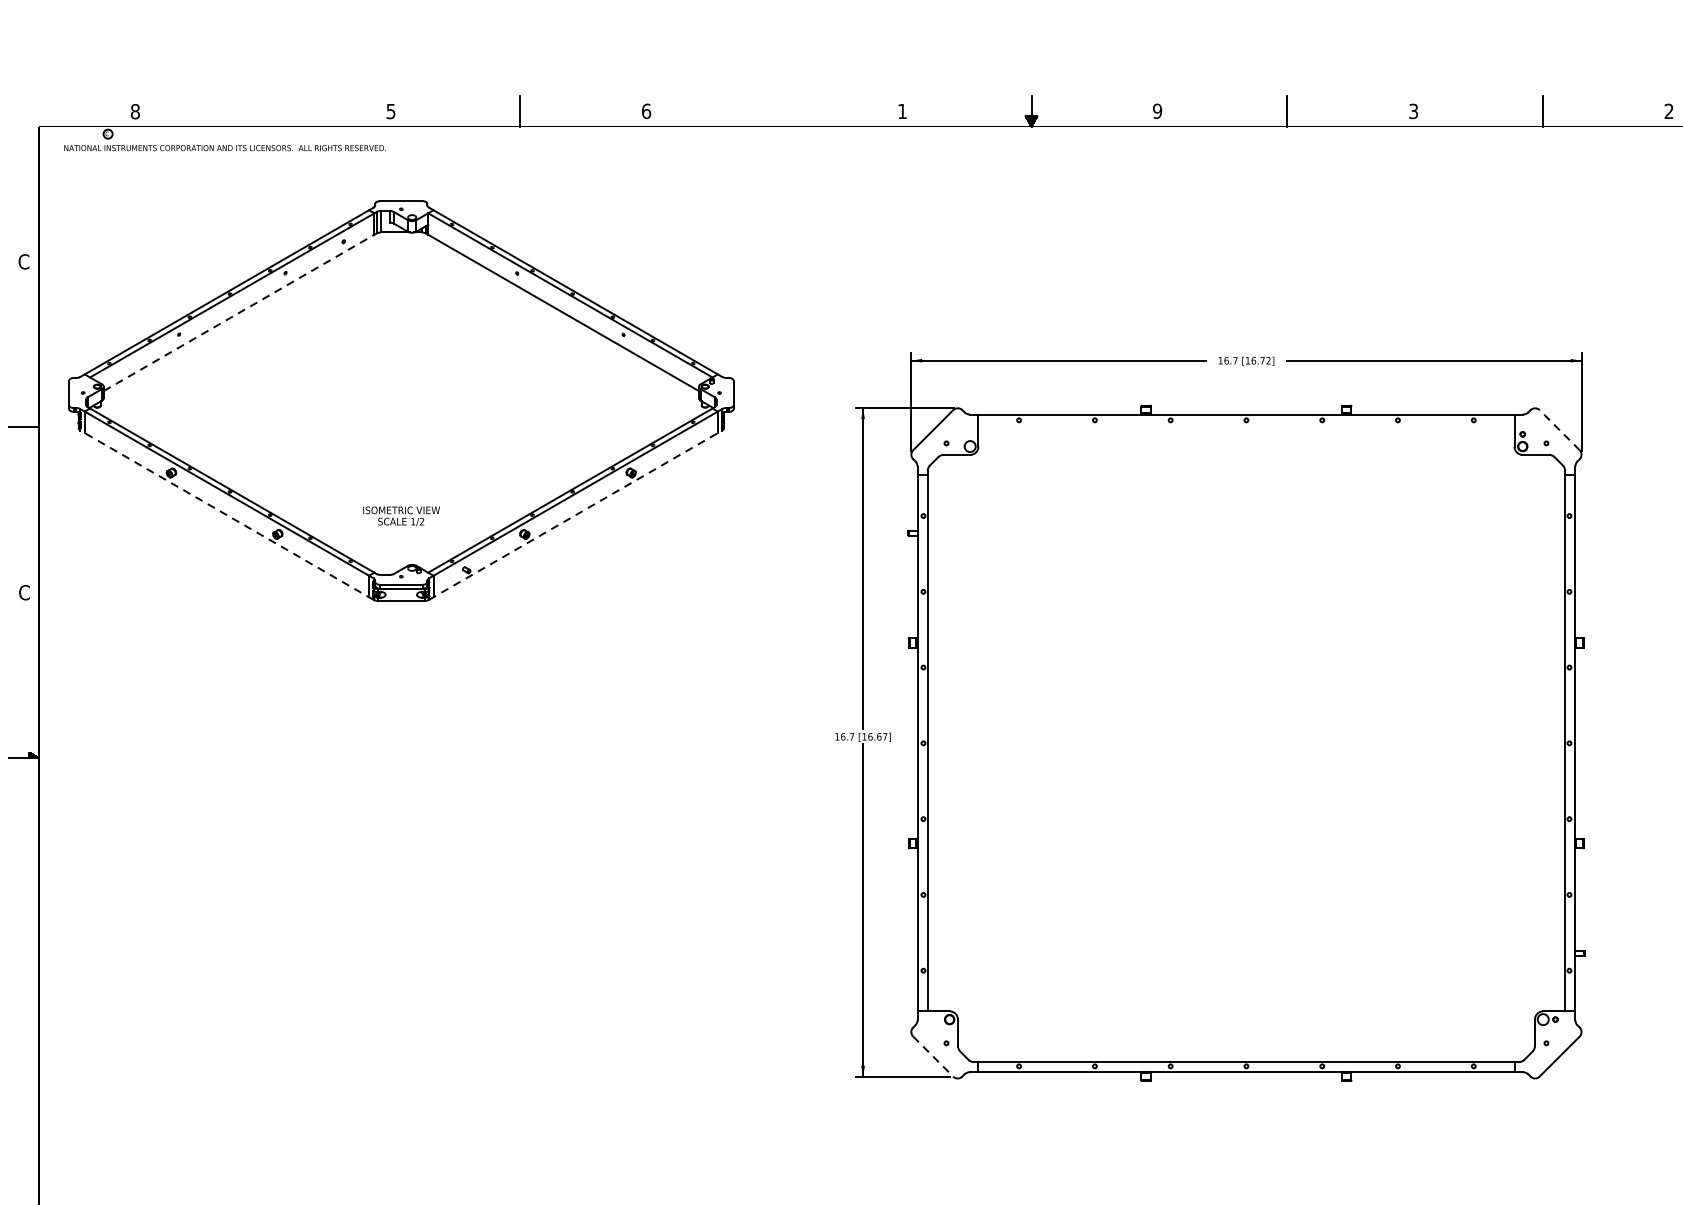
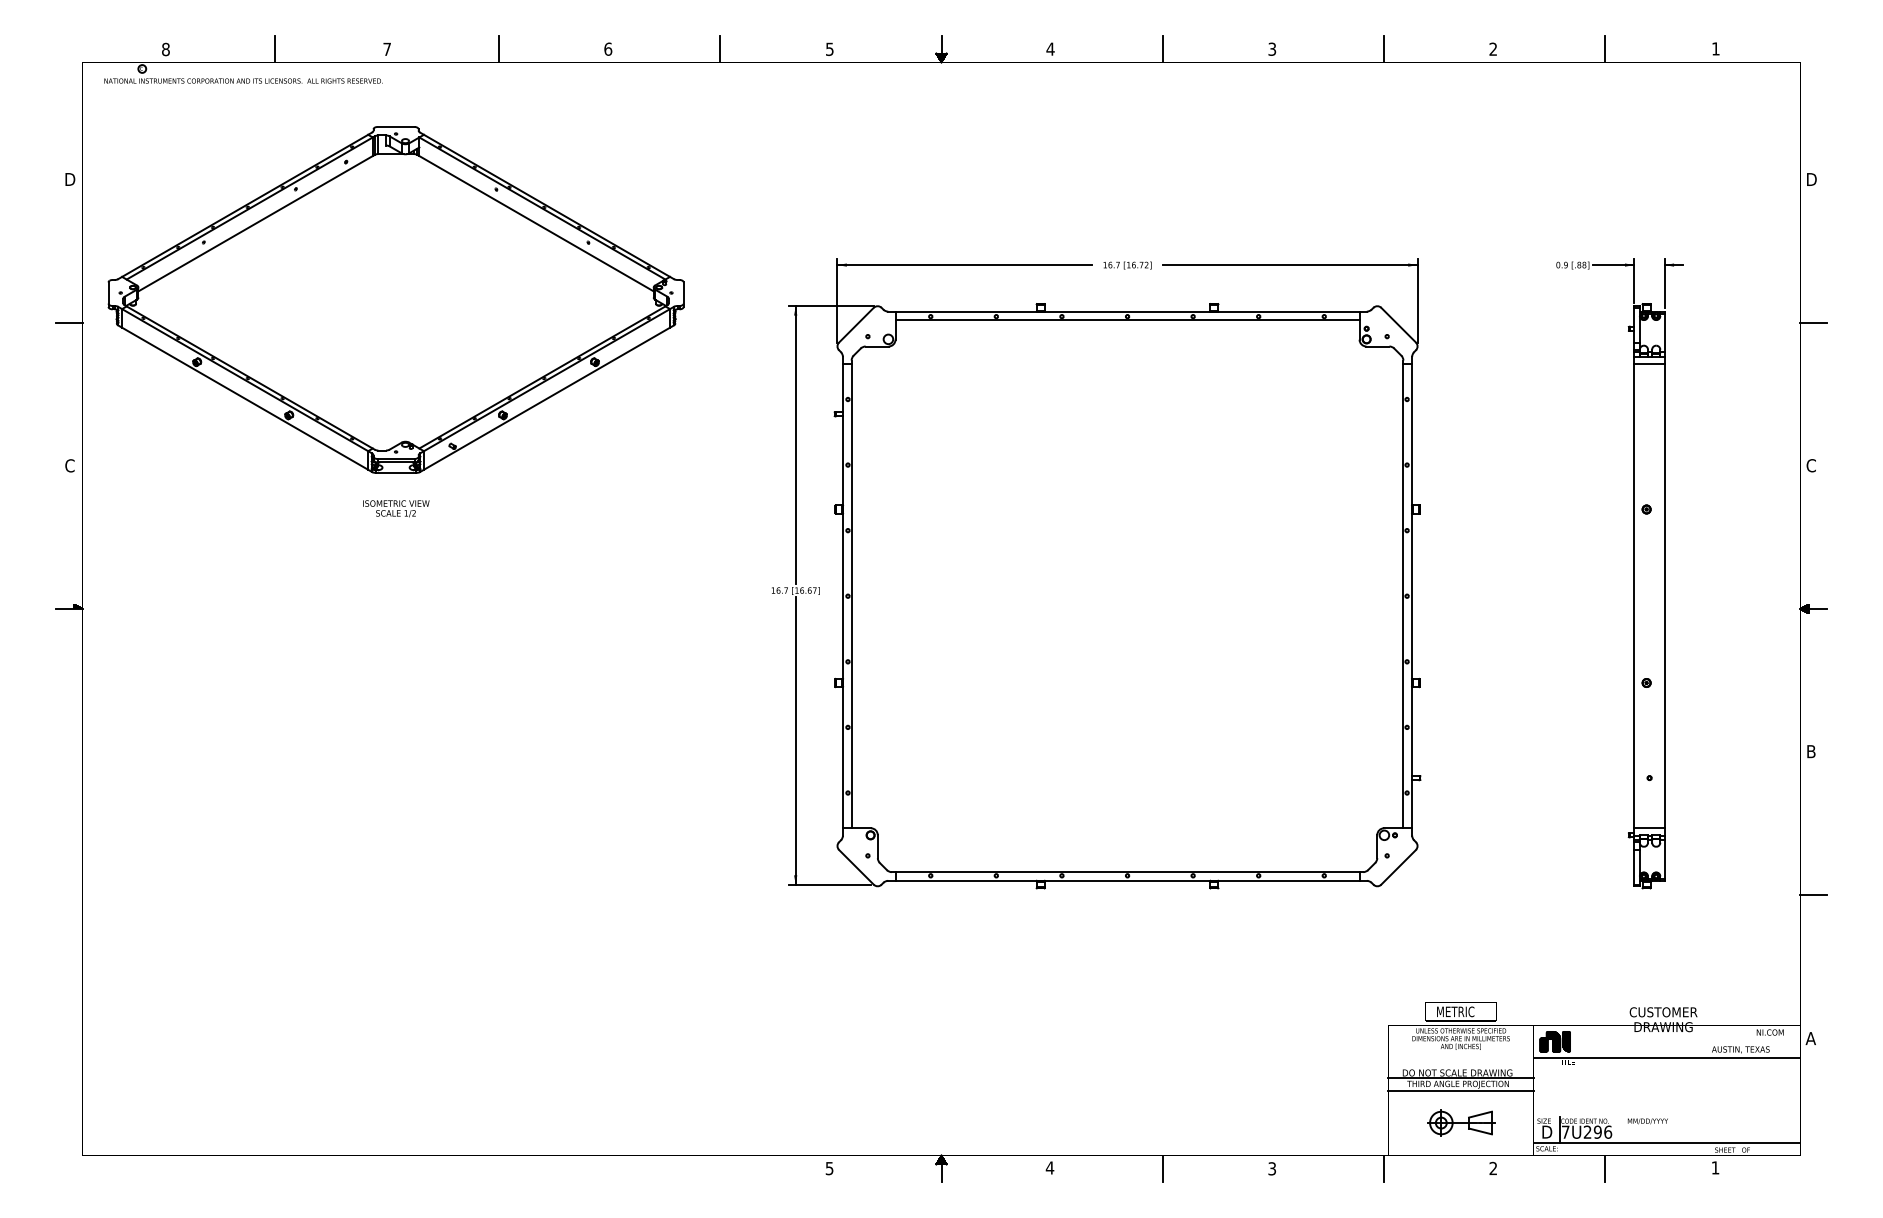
text: (902, 110) -> (829, 48), 1 -> 5
text: (1157, 110) -> (1050, 48), 9 -> 4
line: (262, 111) -> (275, 49), added
text: (390, 111) -> (386, 49), 5 -> 7
line: (776, 111) -> (720, 49), added
text: (23, 261) -> (69, 179), C -> D
line: (241, 311) -> (257, 222), dashed -> solid
line: (1246, 424) -> (1127, 320), added
line: (1559, 430) -> (1398, 325), dashed -> solid
line: (227, 514) -> (245, 398), dashed -> solid
line: (576, 514) -> (547, 398), dashed -> solid
text: (401, 516) -> (396, 508), moved
line: (933, 1056) -> (856, 867), dashed -> solid

